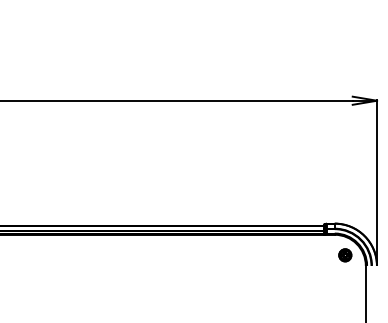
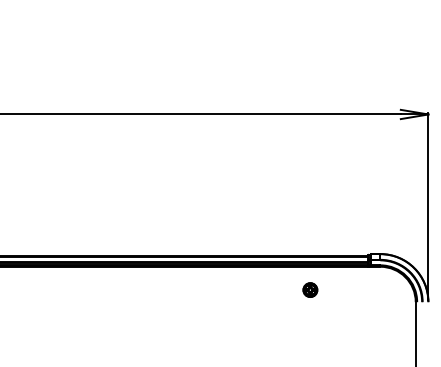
part: (345, 254) -> (310, 289), moved

